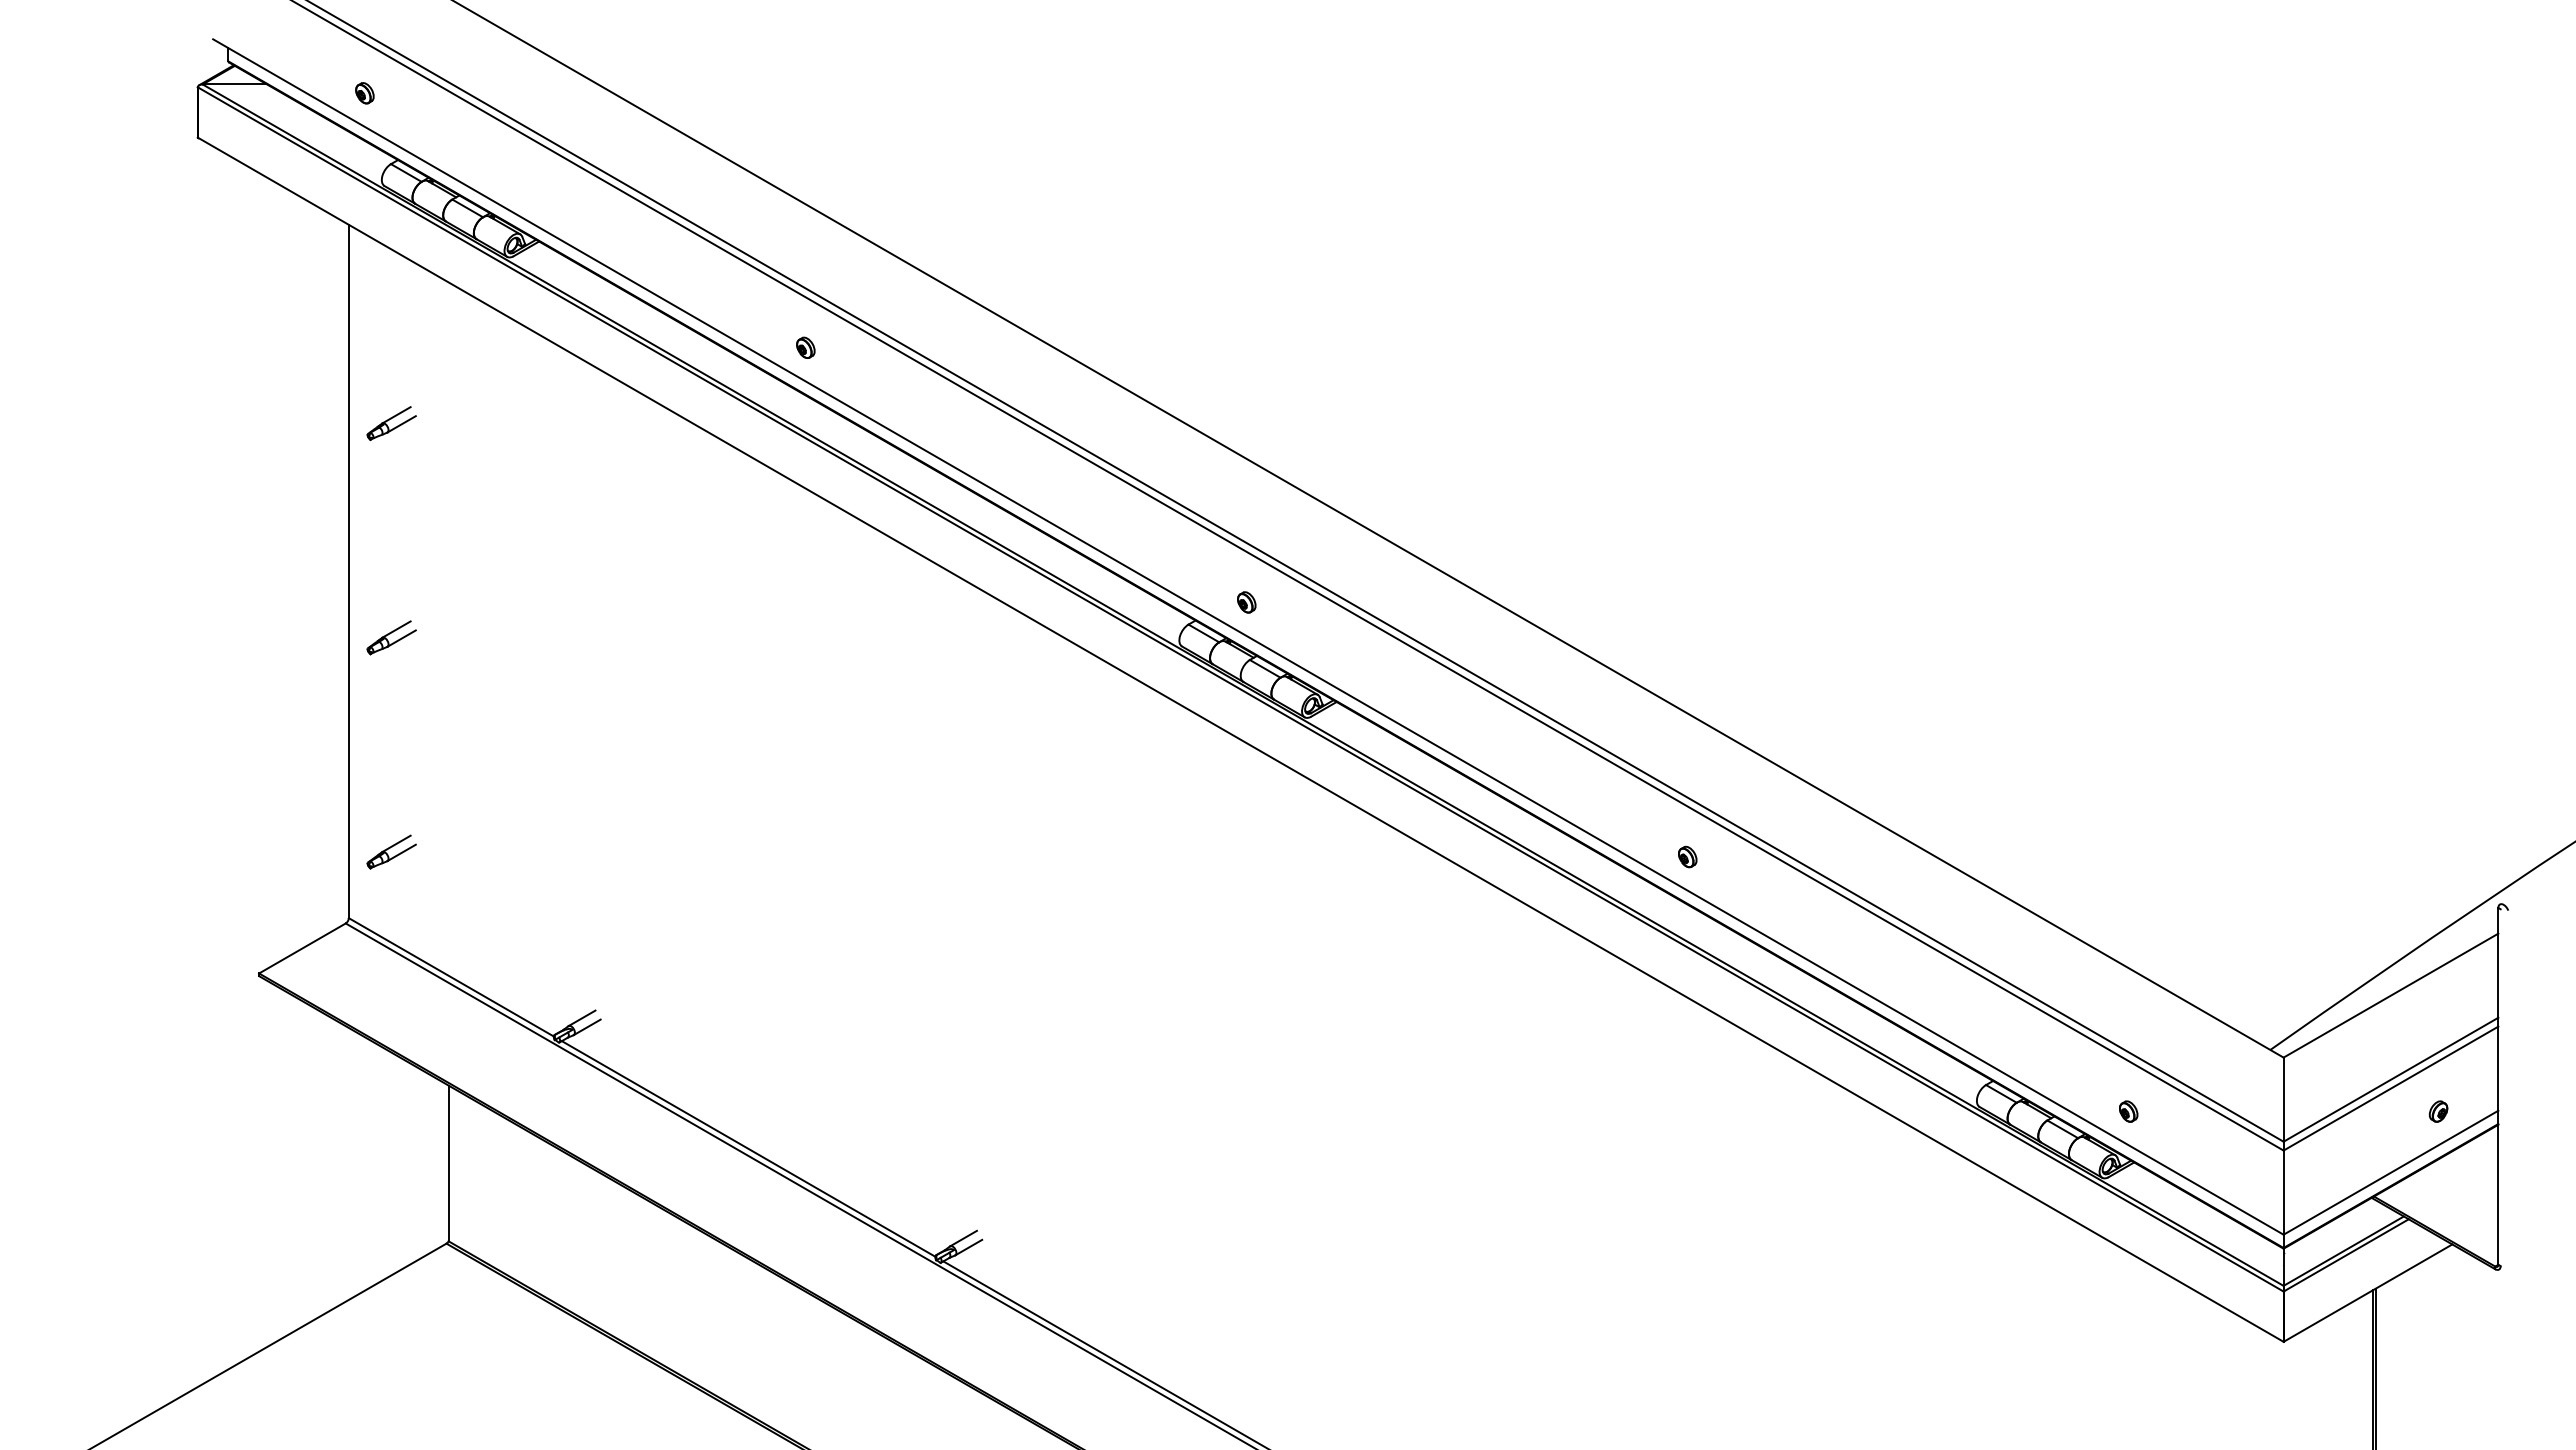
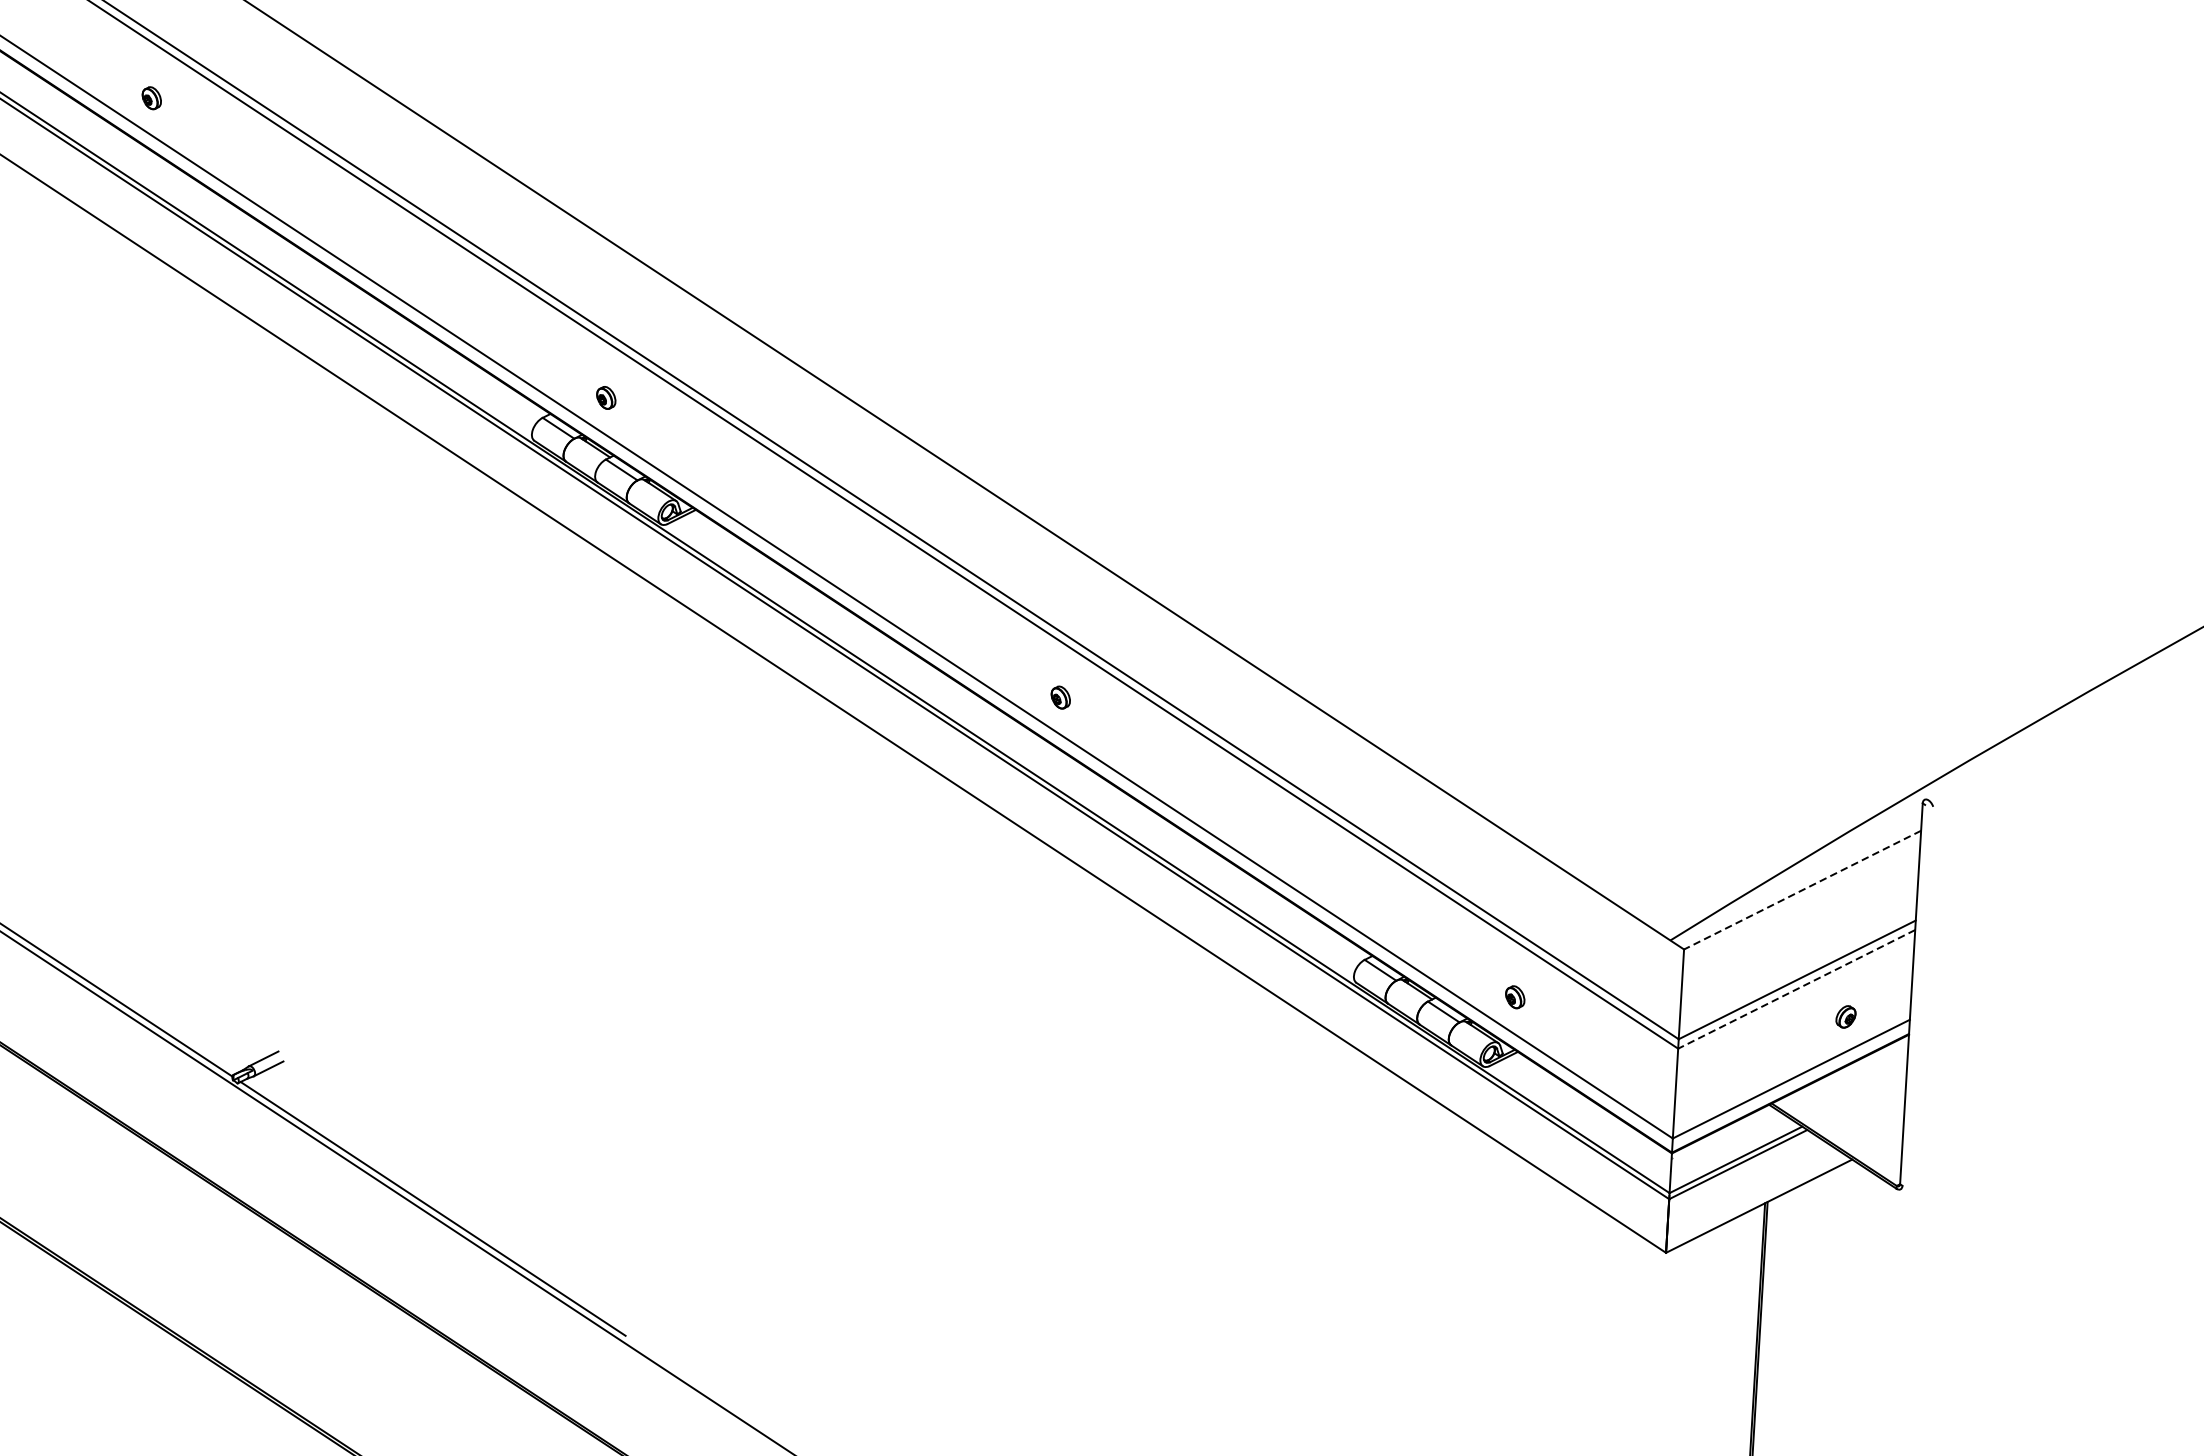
line: (2390, 995) -> (1802, 889), solid -> dashed
line: (2390, 1088) -> (1796, 989), solid -> dashed

